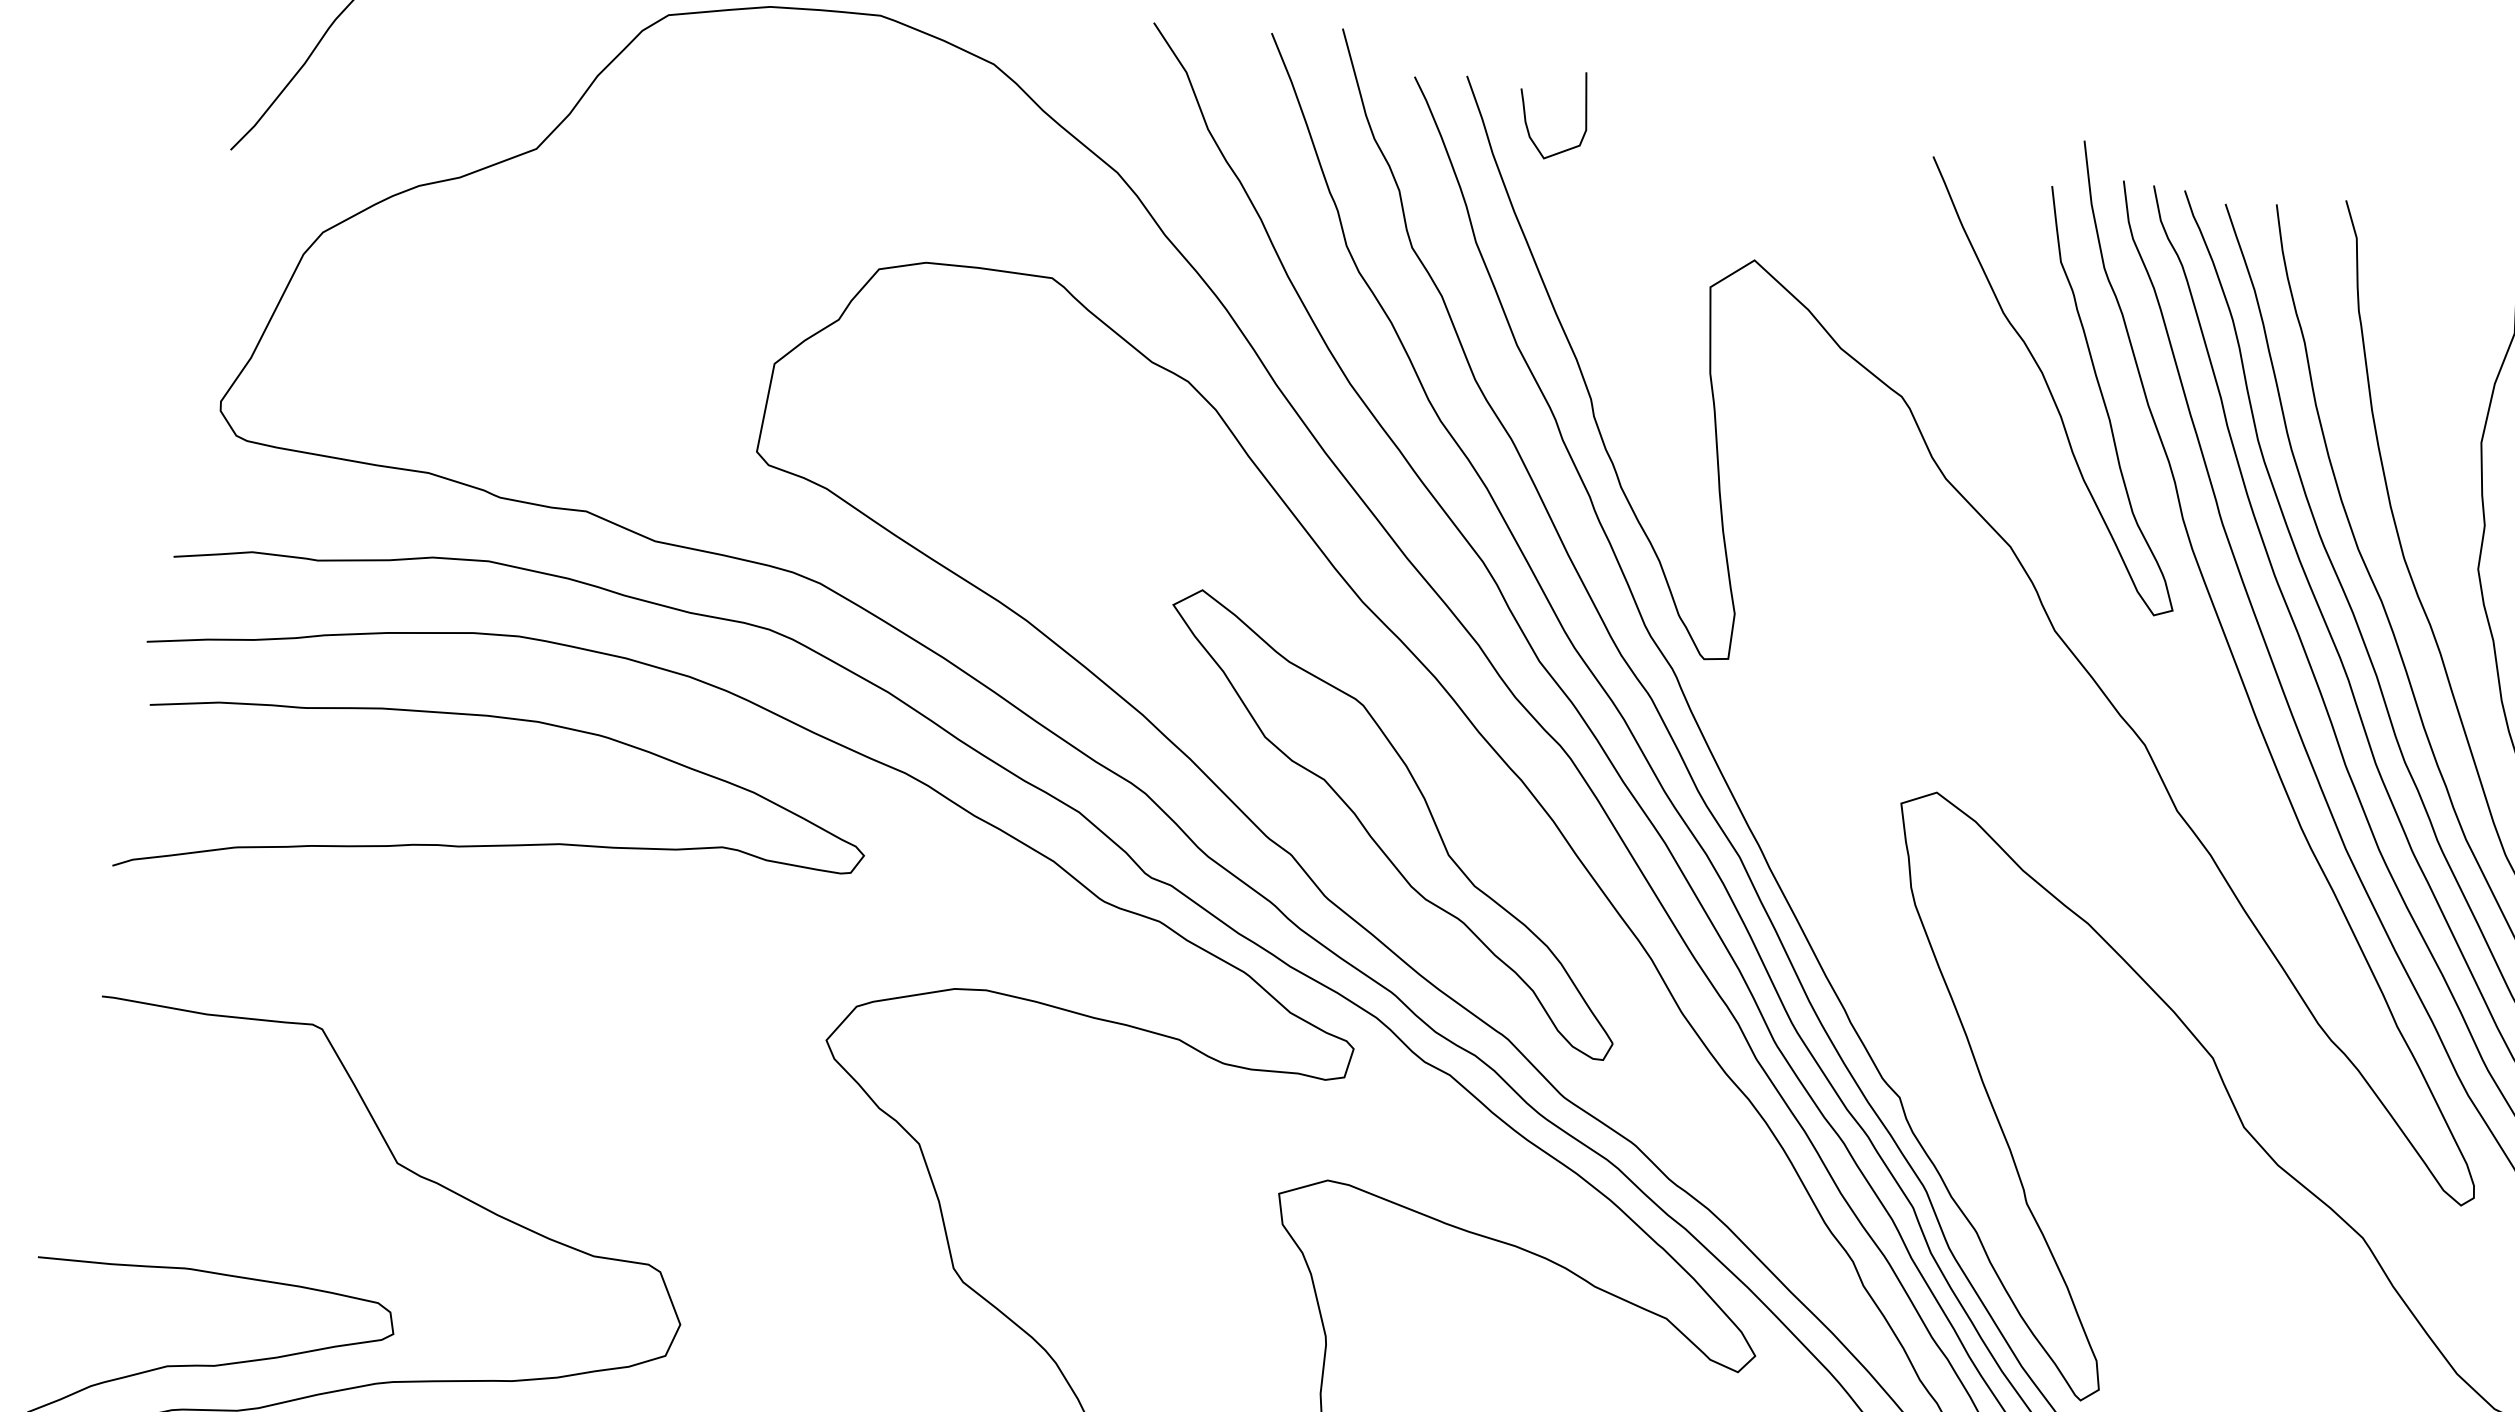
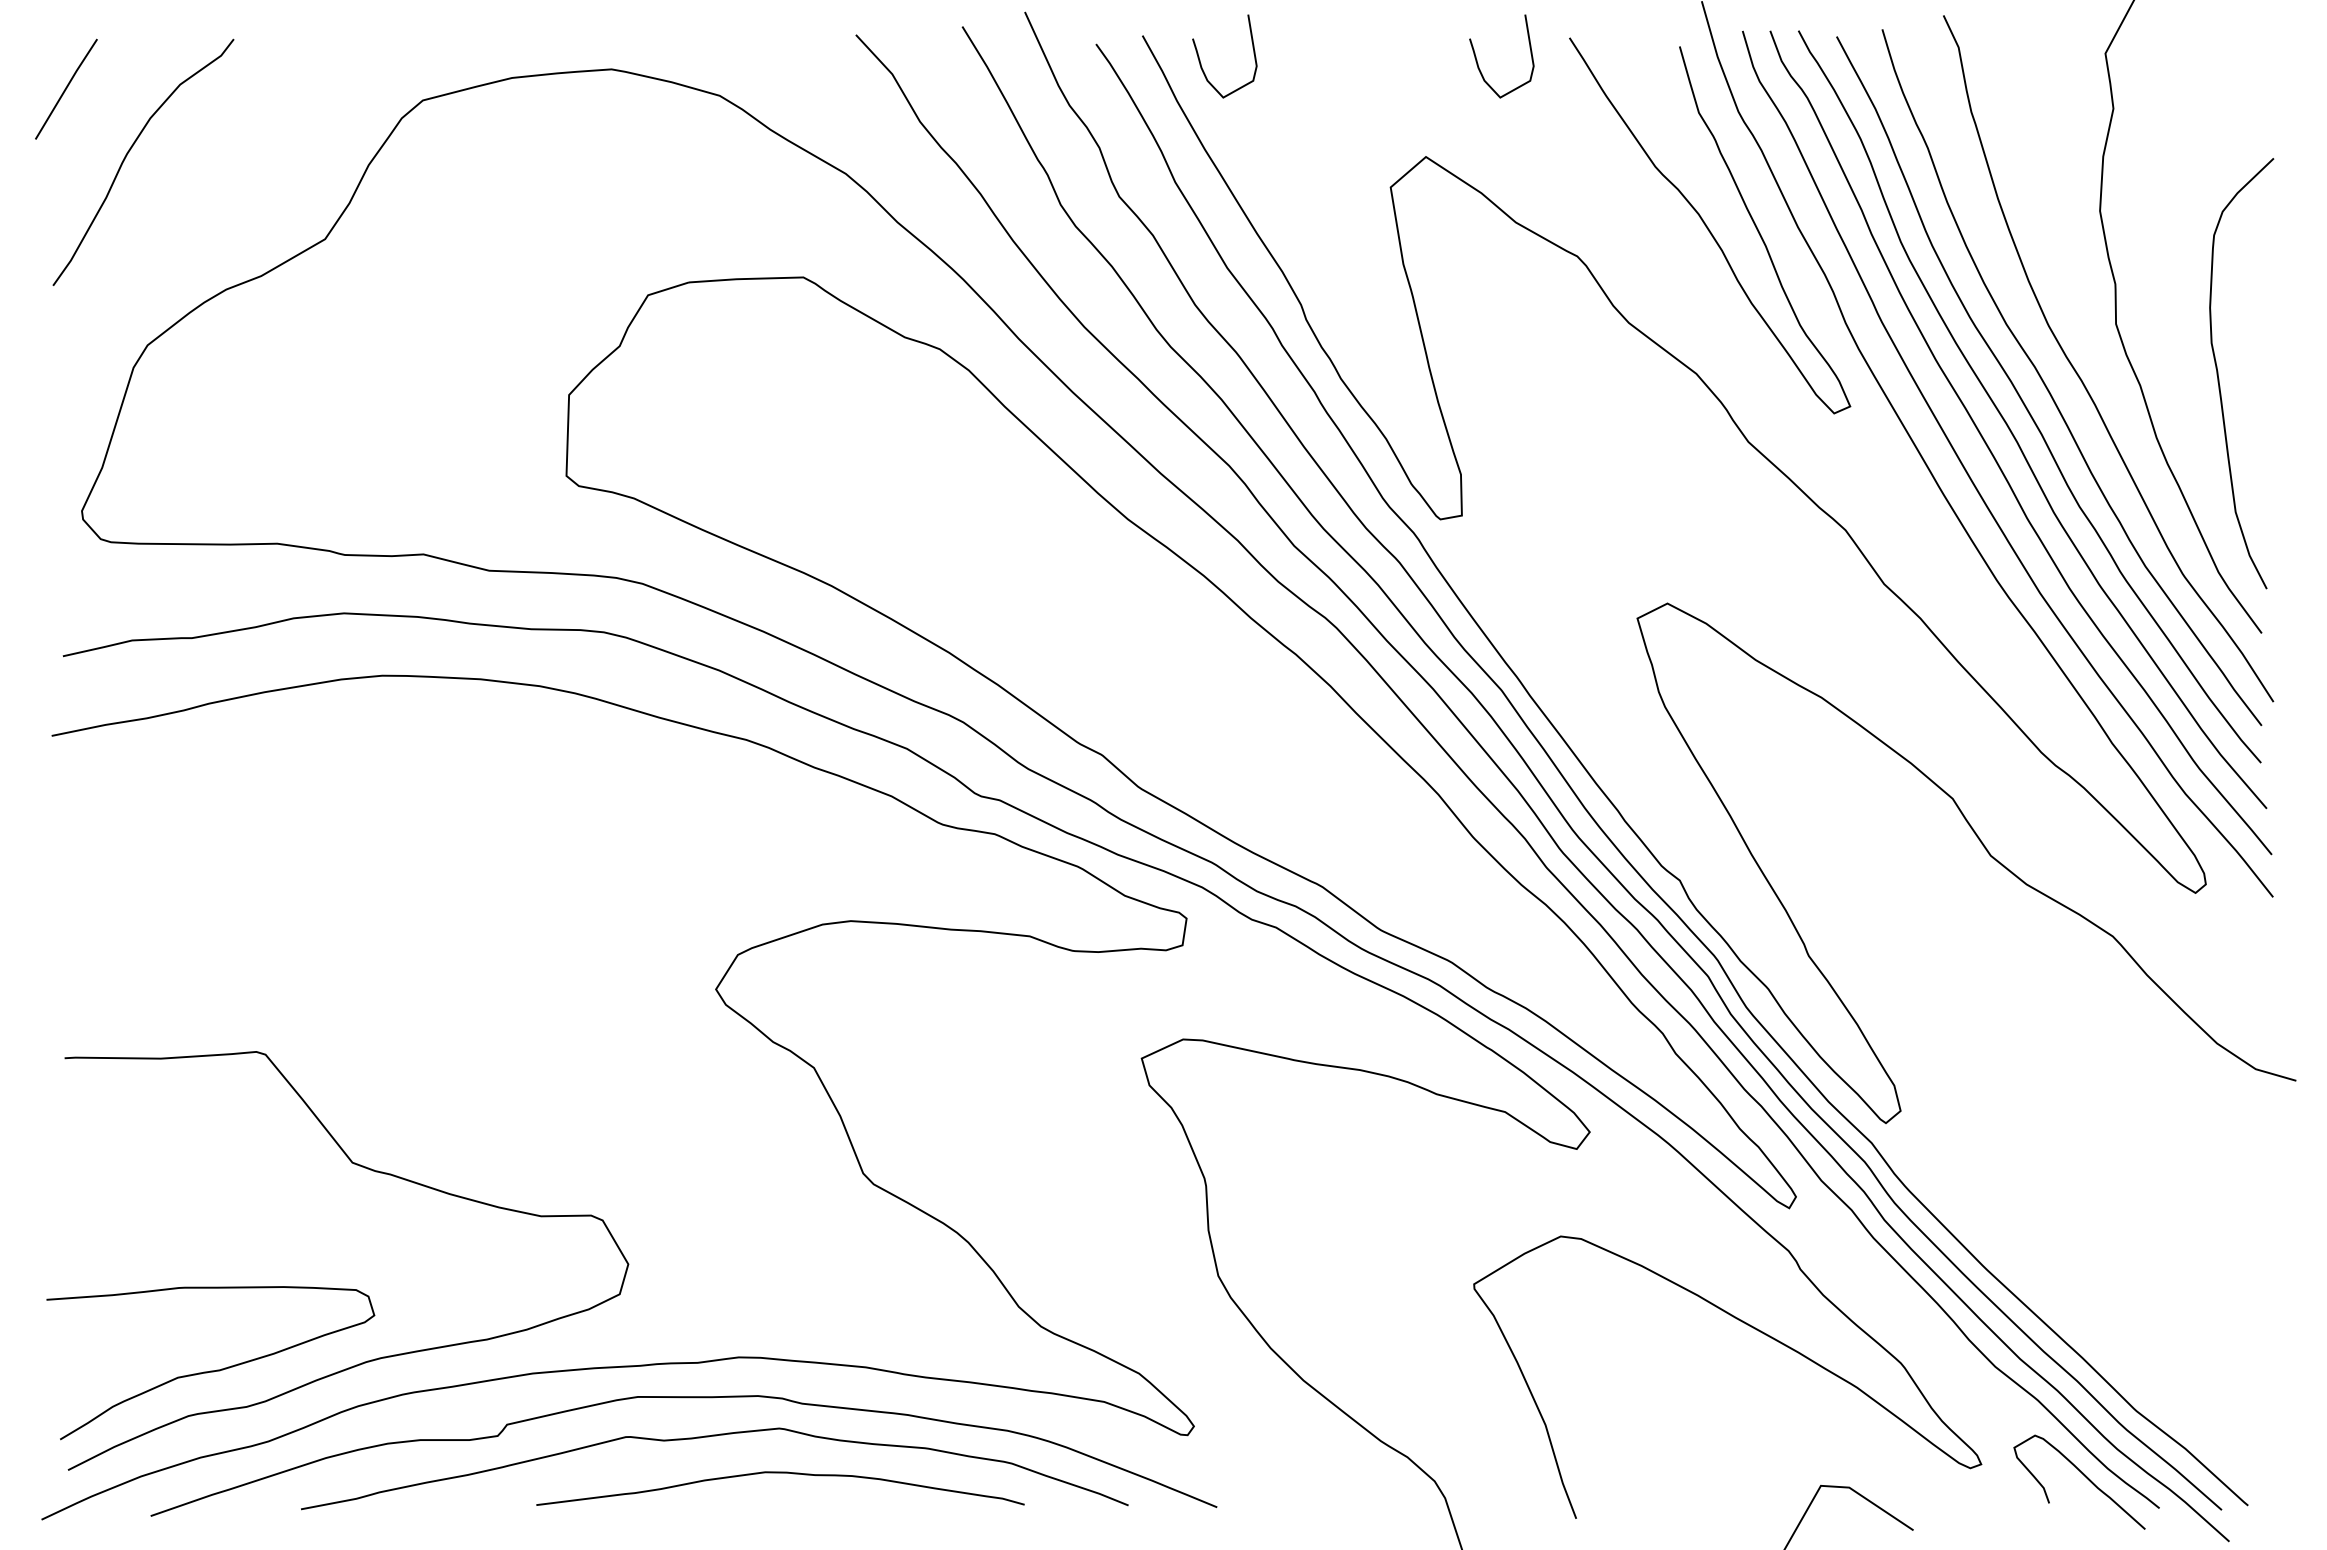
curve: (1829, 167) -> (1478, 63), added
part: (1393, 823) -> (1188, 711), removed
curve: (494, 844) -> (391, 864), removed

